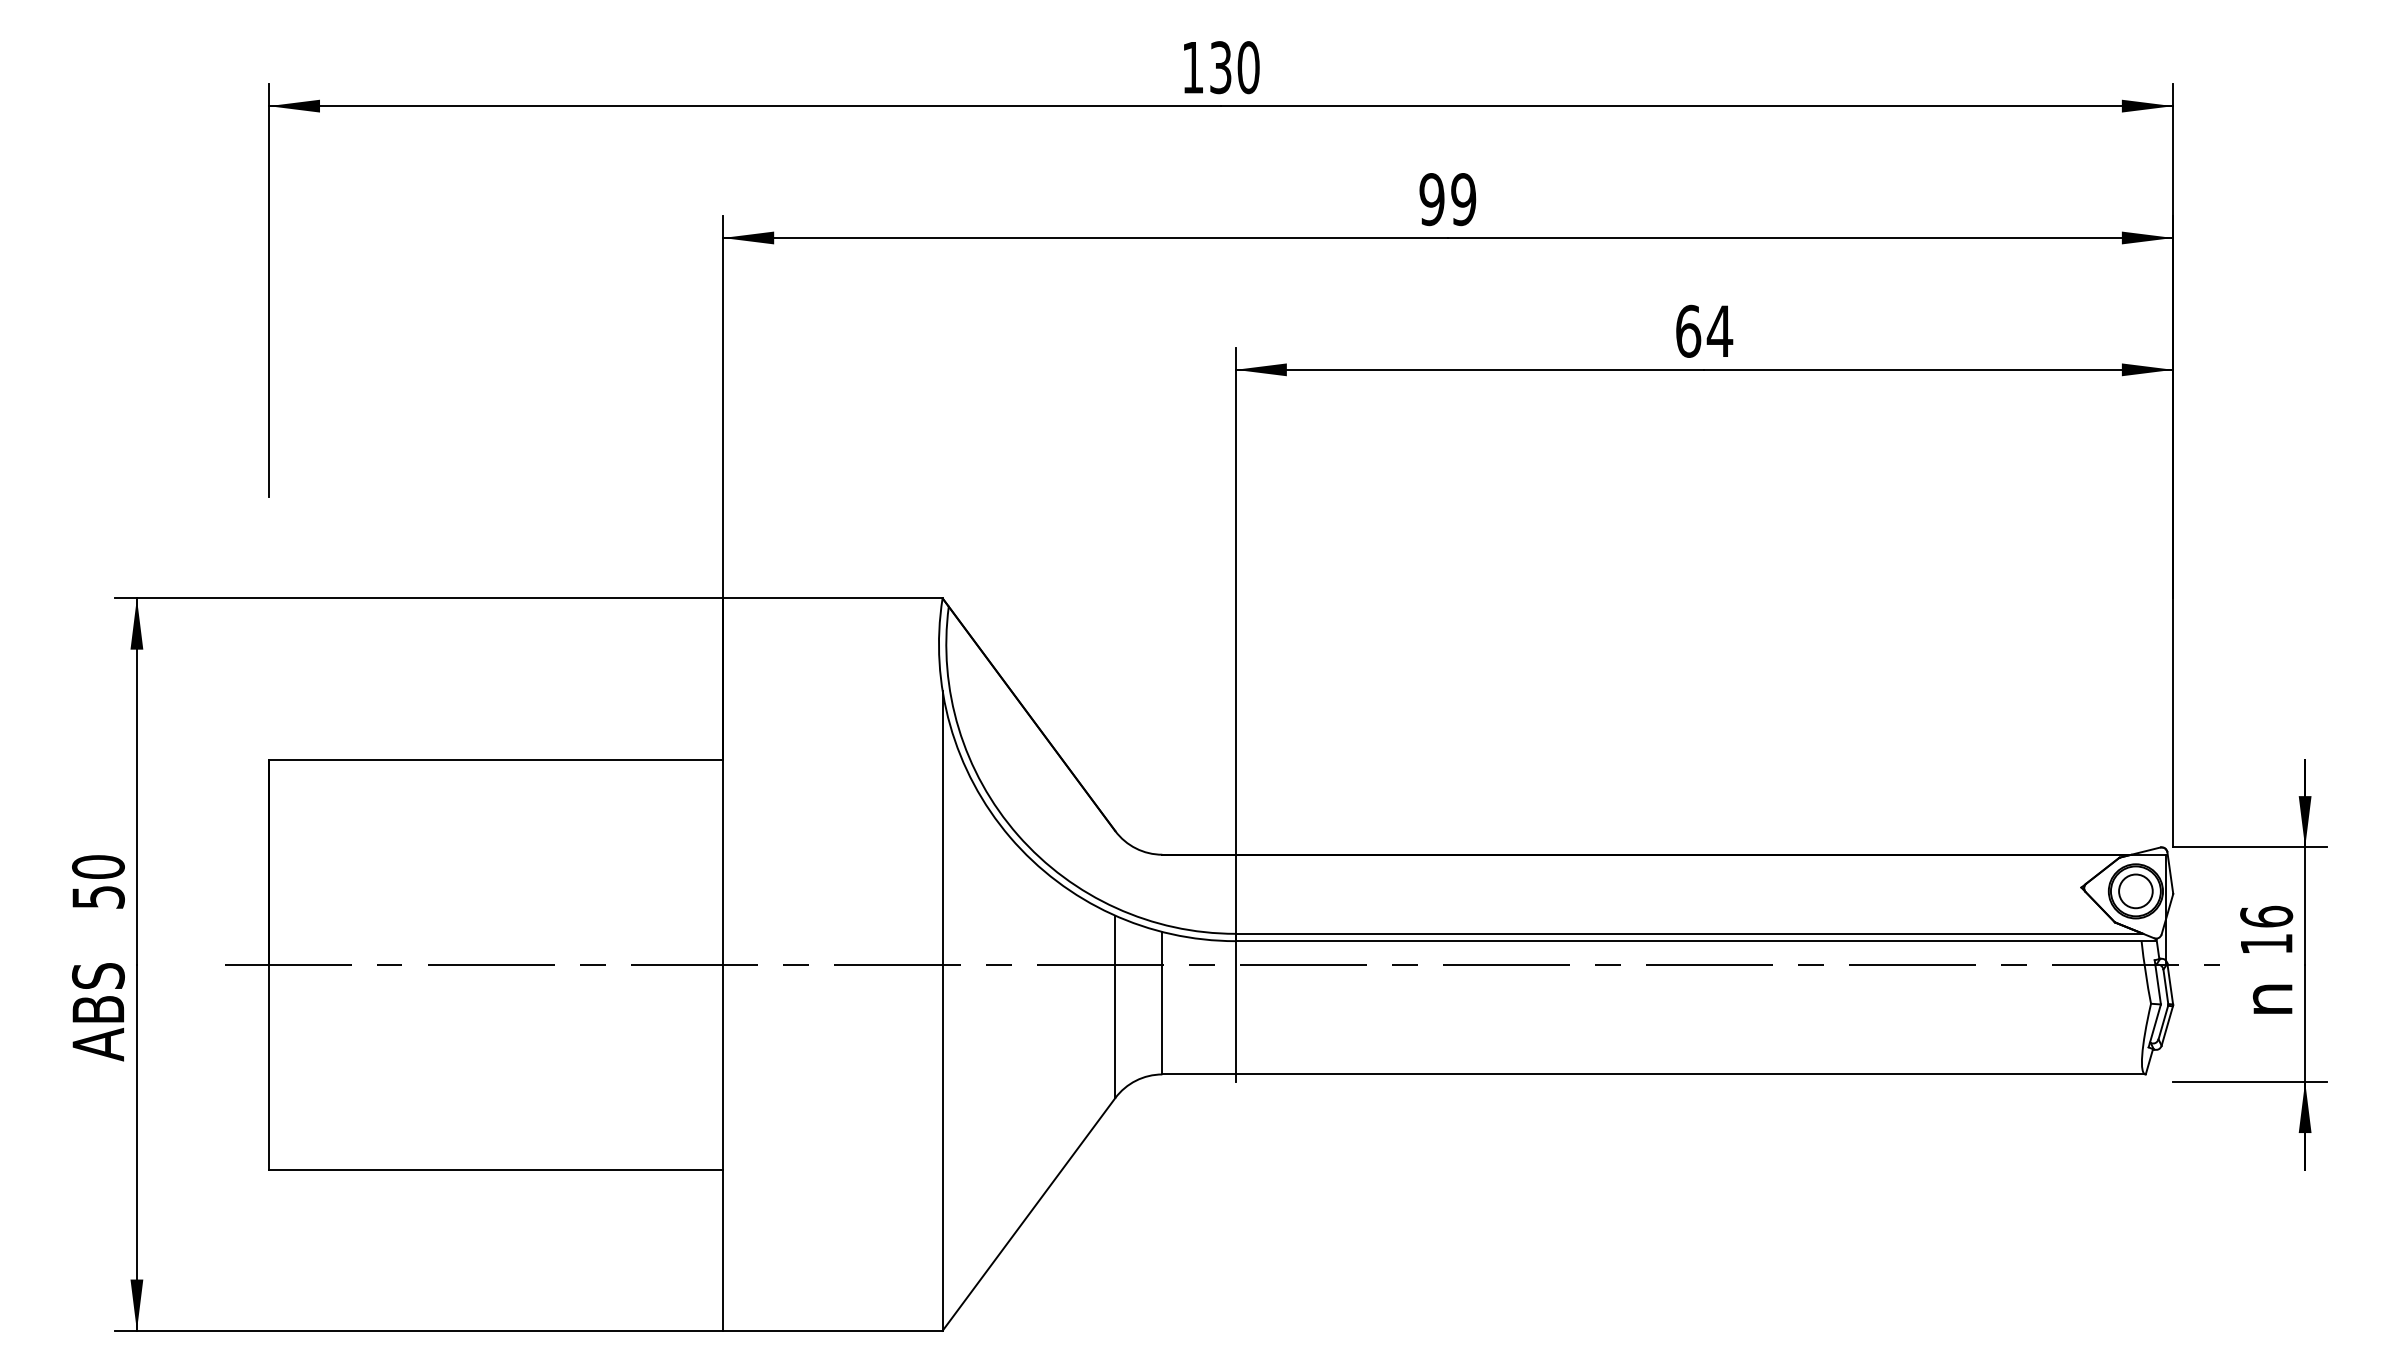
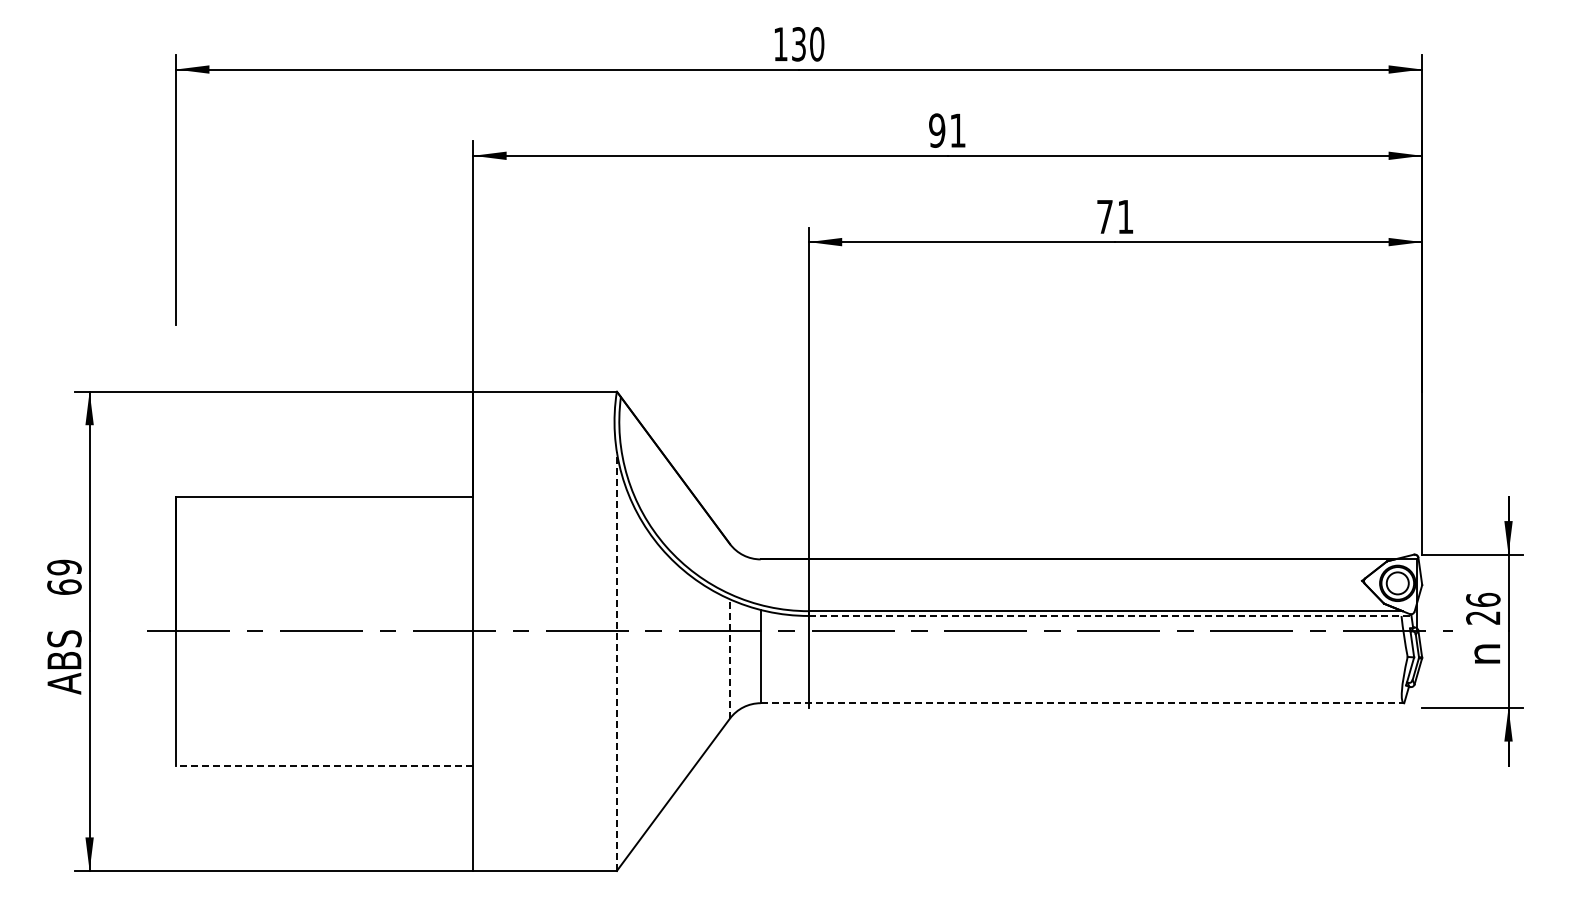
text: (1463, 199) -> (957, 130), 99 -> 91
text: (1704, 330) -> (1115, 216), 64 -> 71
text: (98, 880) -> (64, 576), 50 -> 69
line: (1696, 940) -> (1110, 615), solid -> dashed
text: (2265, 943) -> (1482, 617), 16 -> 26
line: (1114, 1007) -> (729, 659), solid -> dashed
line: (942, 1010) -> (616, 661), solid -> dashed
line: (1654, 1074) -> (1082, 703), solid -> dashed
line: (495, 1169) -> (324, 765), solid -> dashed

